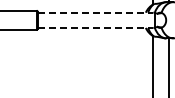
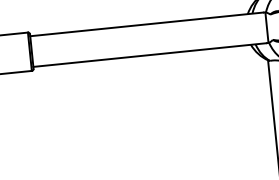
line: (95, 12) -> (146, 24), dashed -> solid
line: (95, 27) -> (149, 54), dashed -> solid

